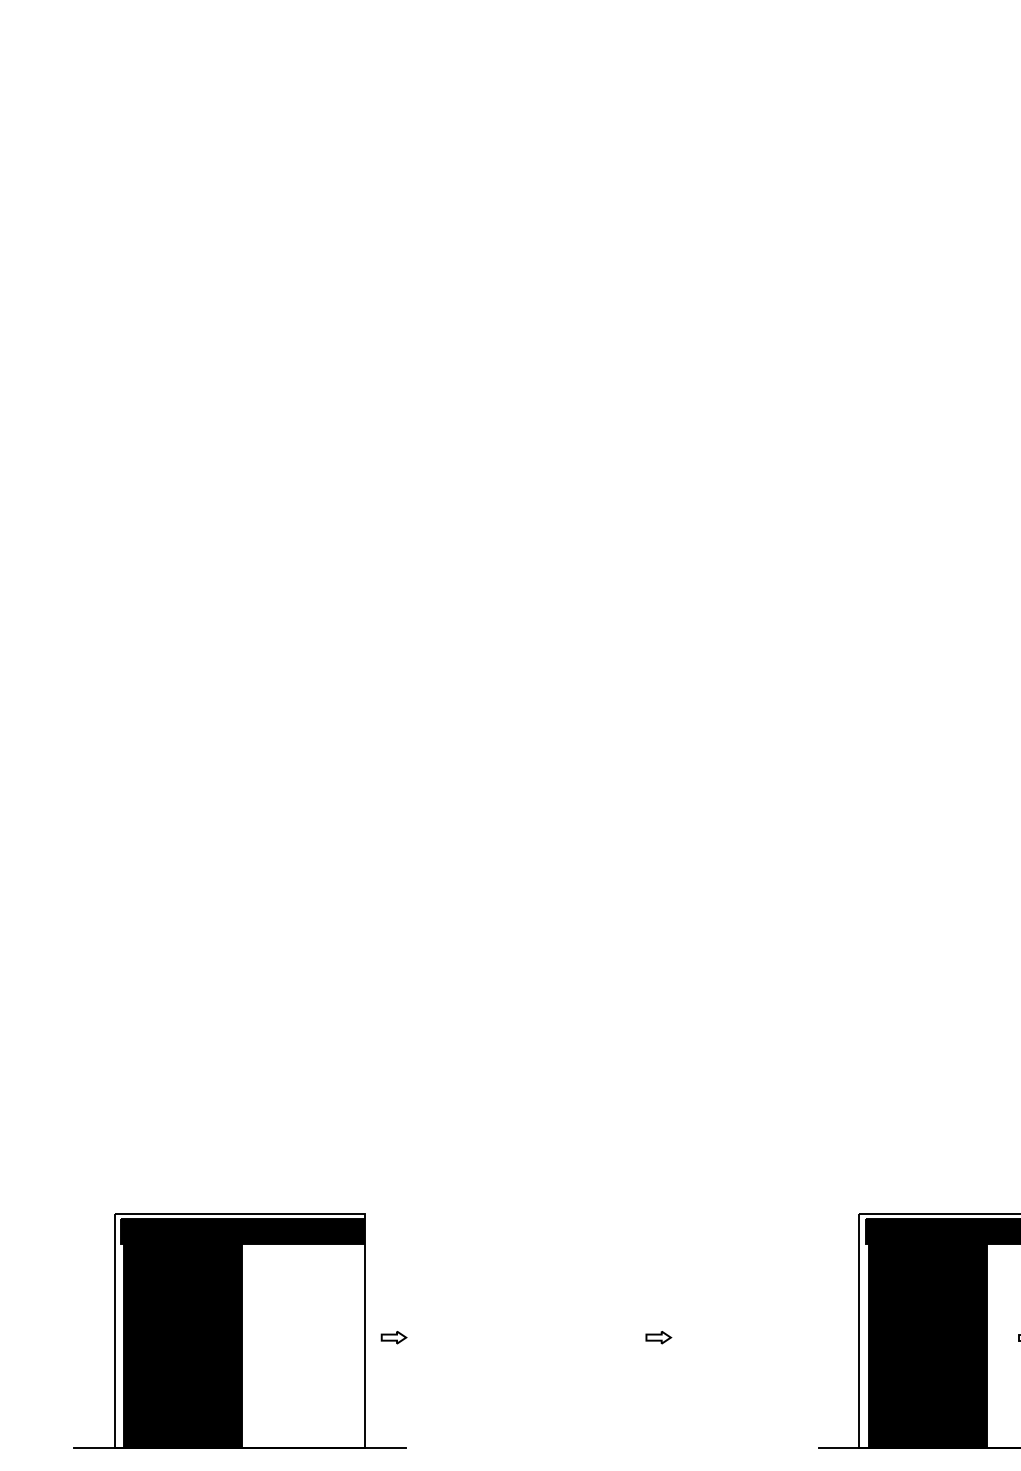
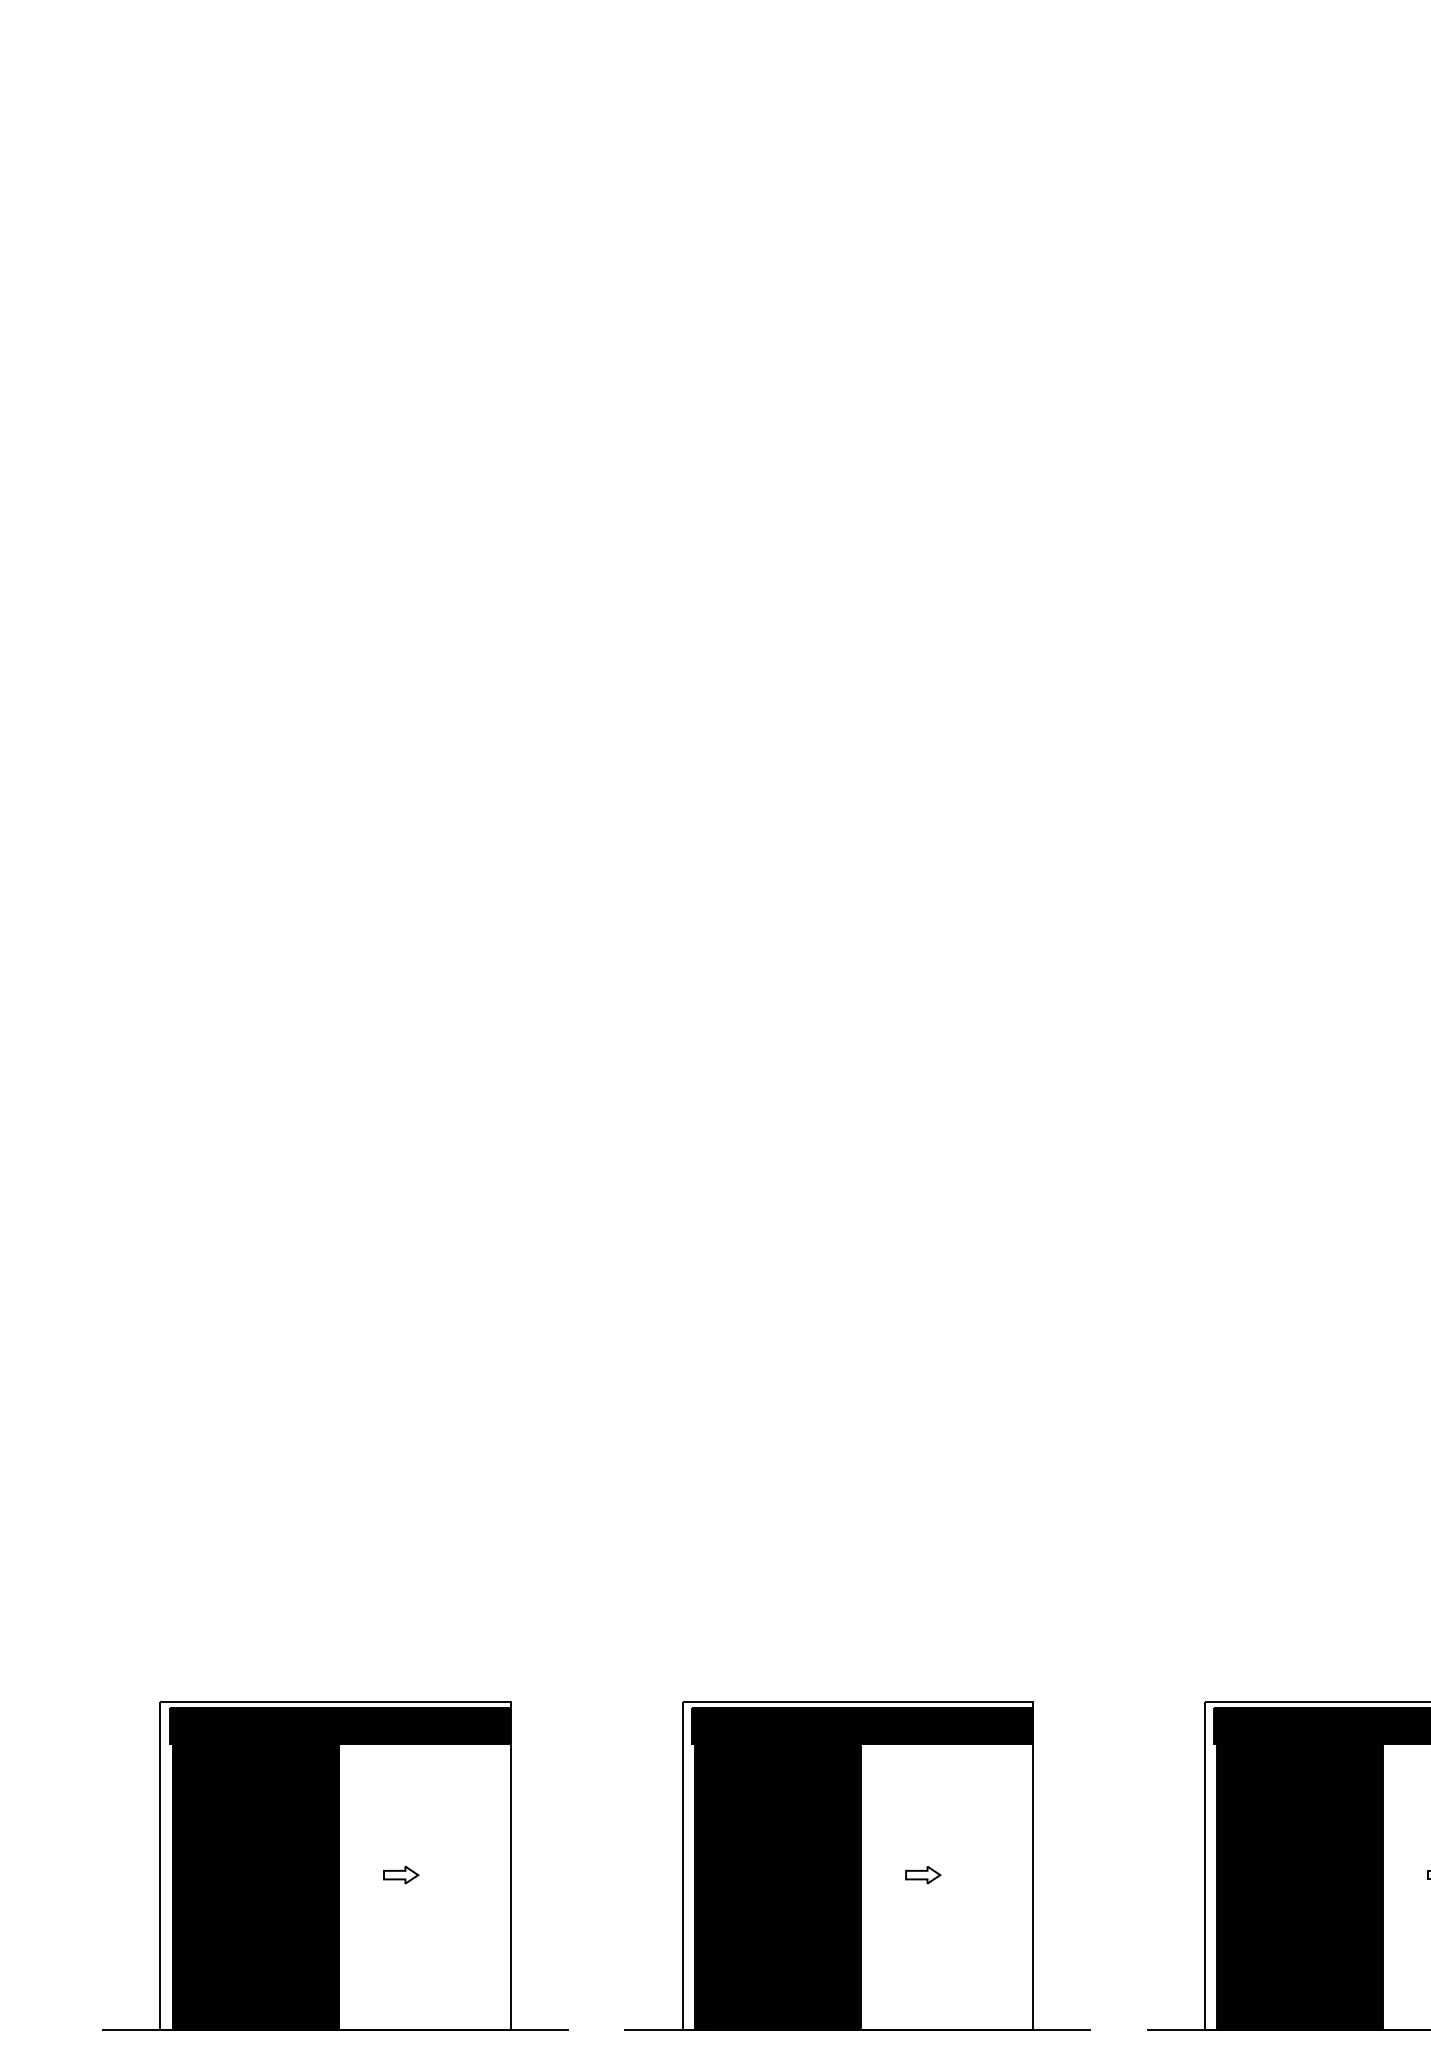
part: (611, 1330) -> (857, 1865), added
part: (394, 1337) -> (401, 1875), moved

